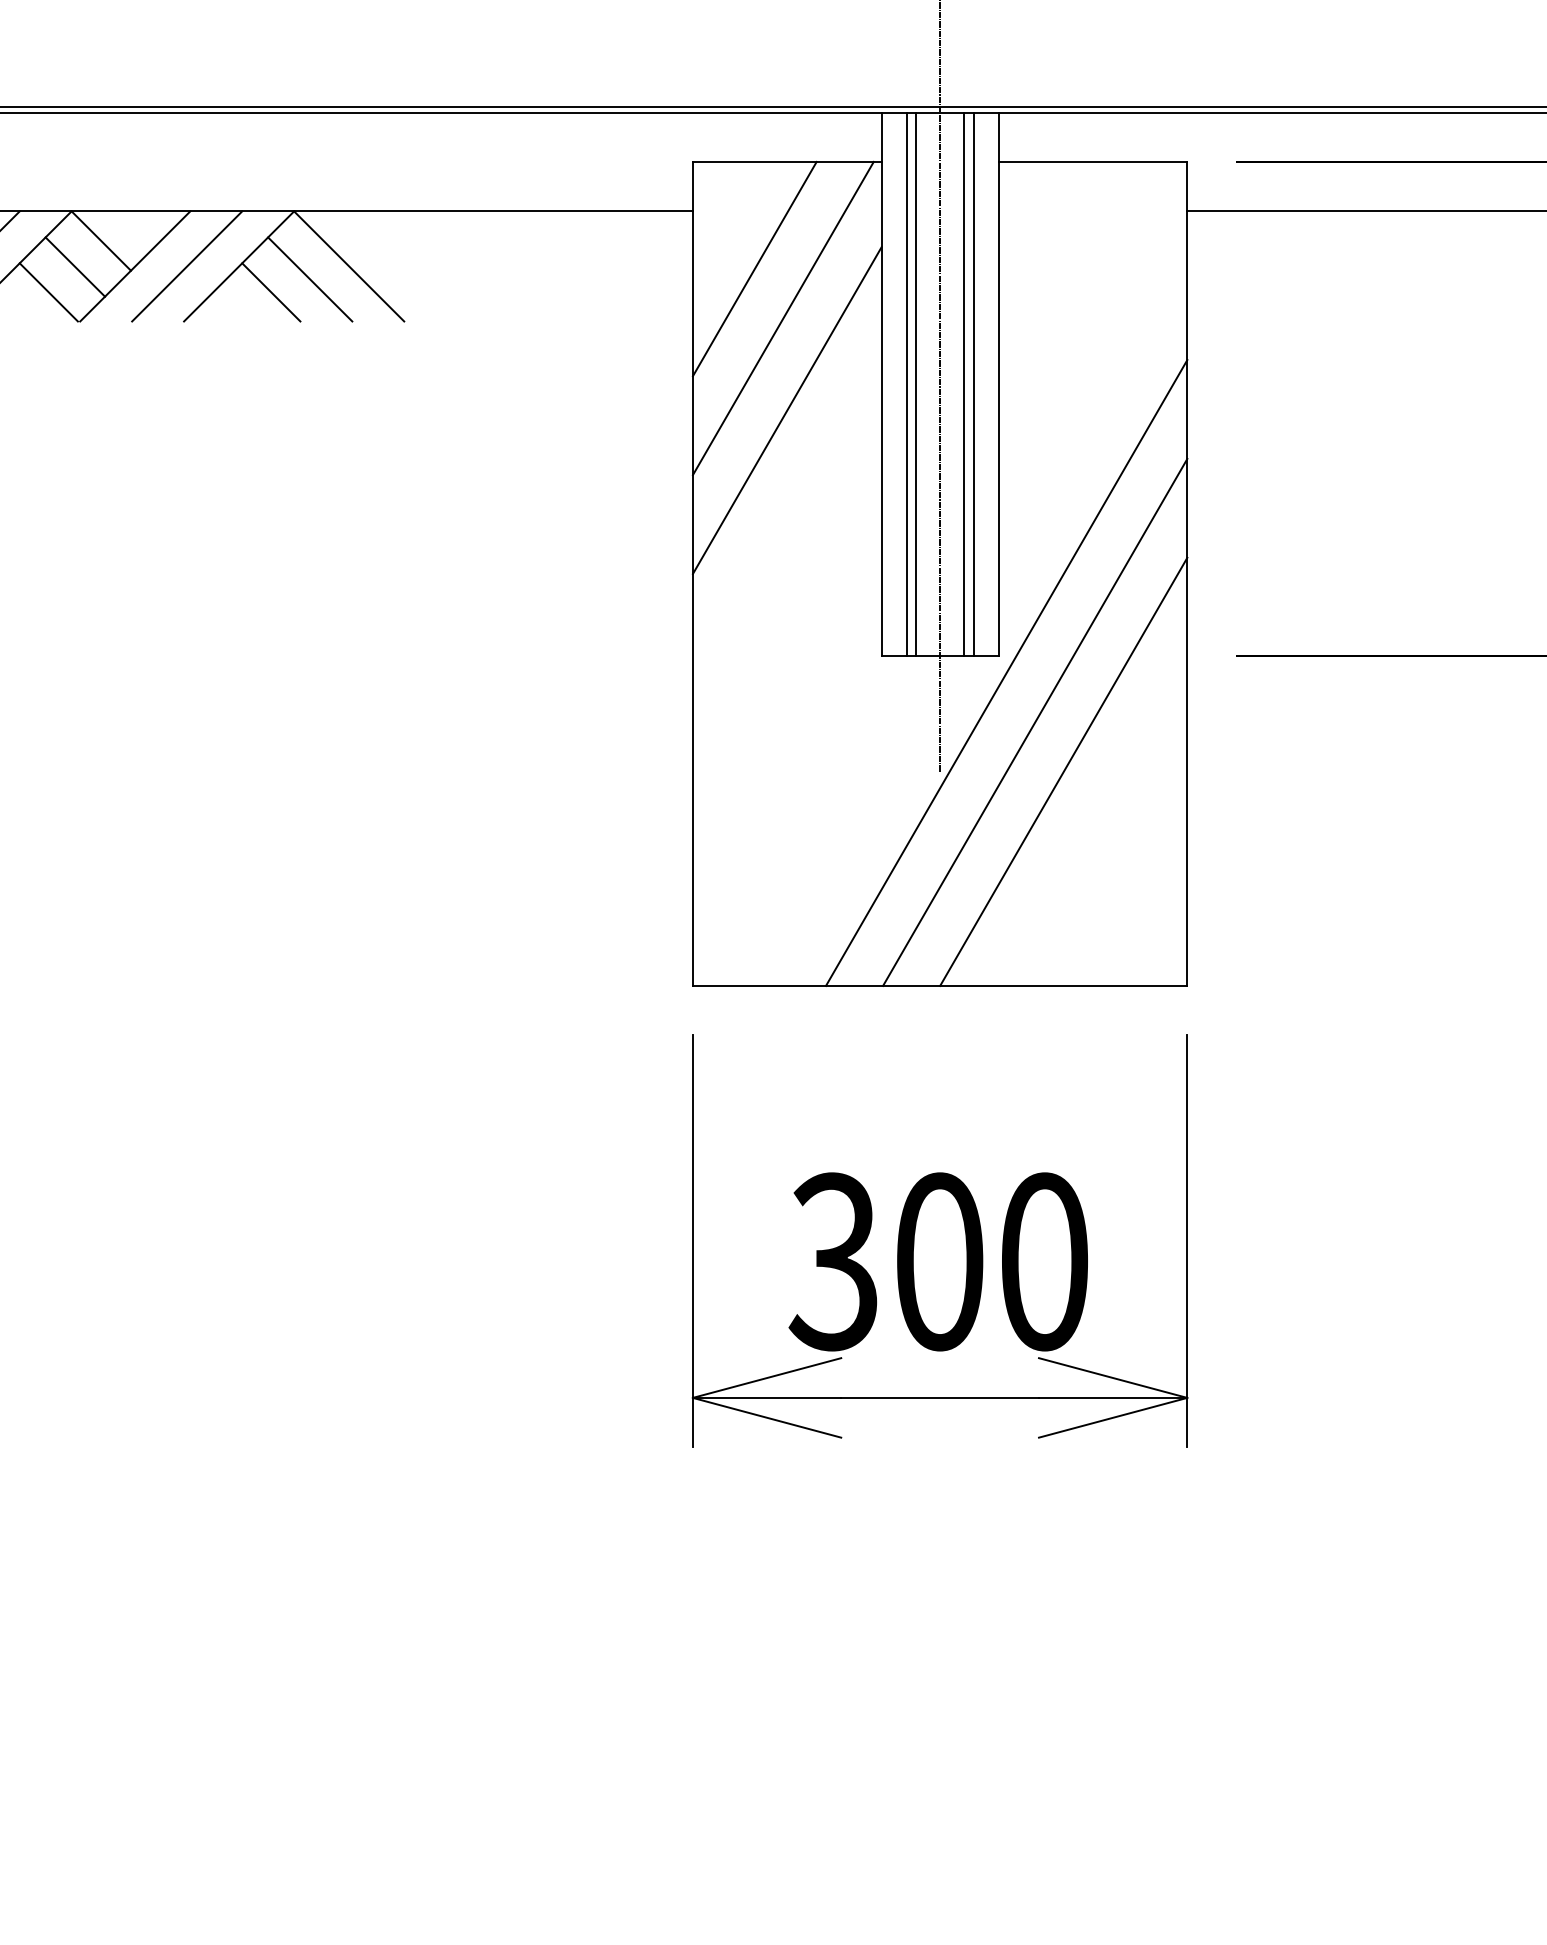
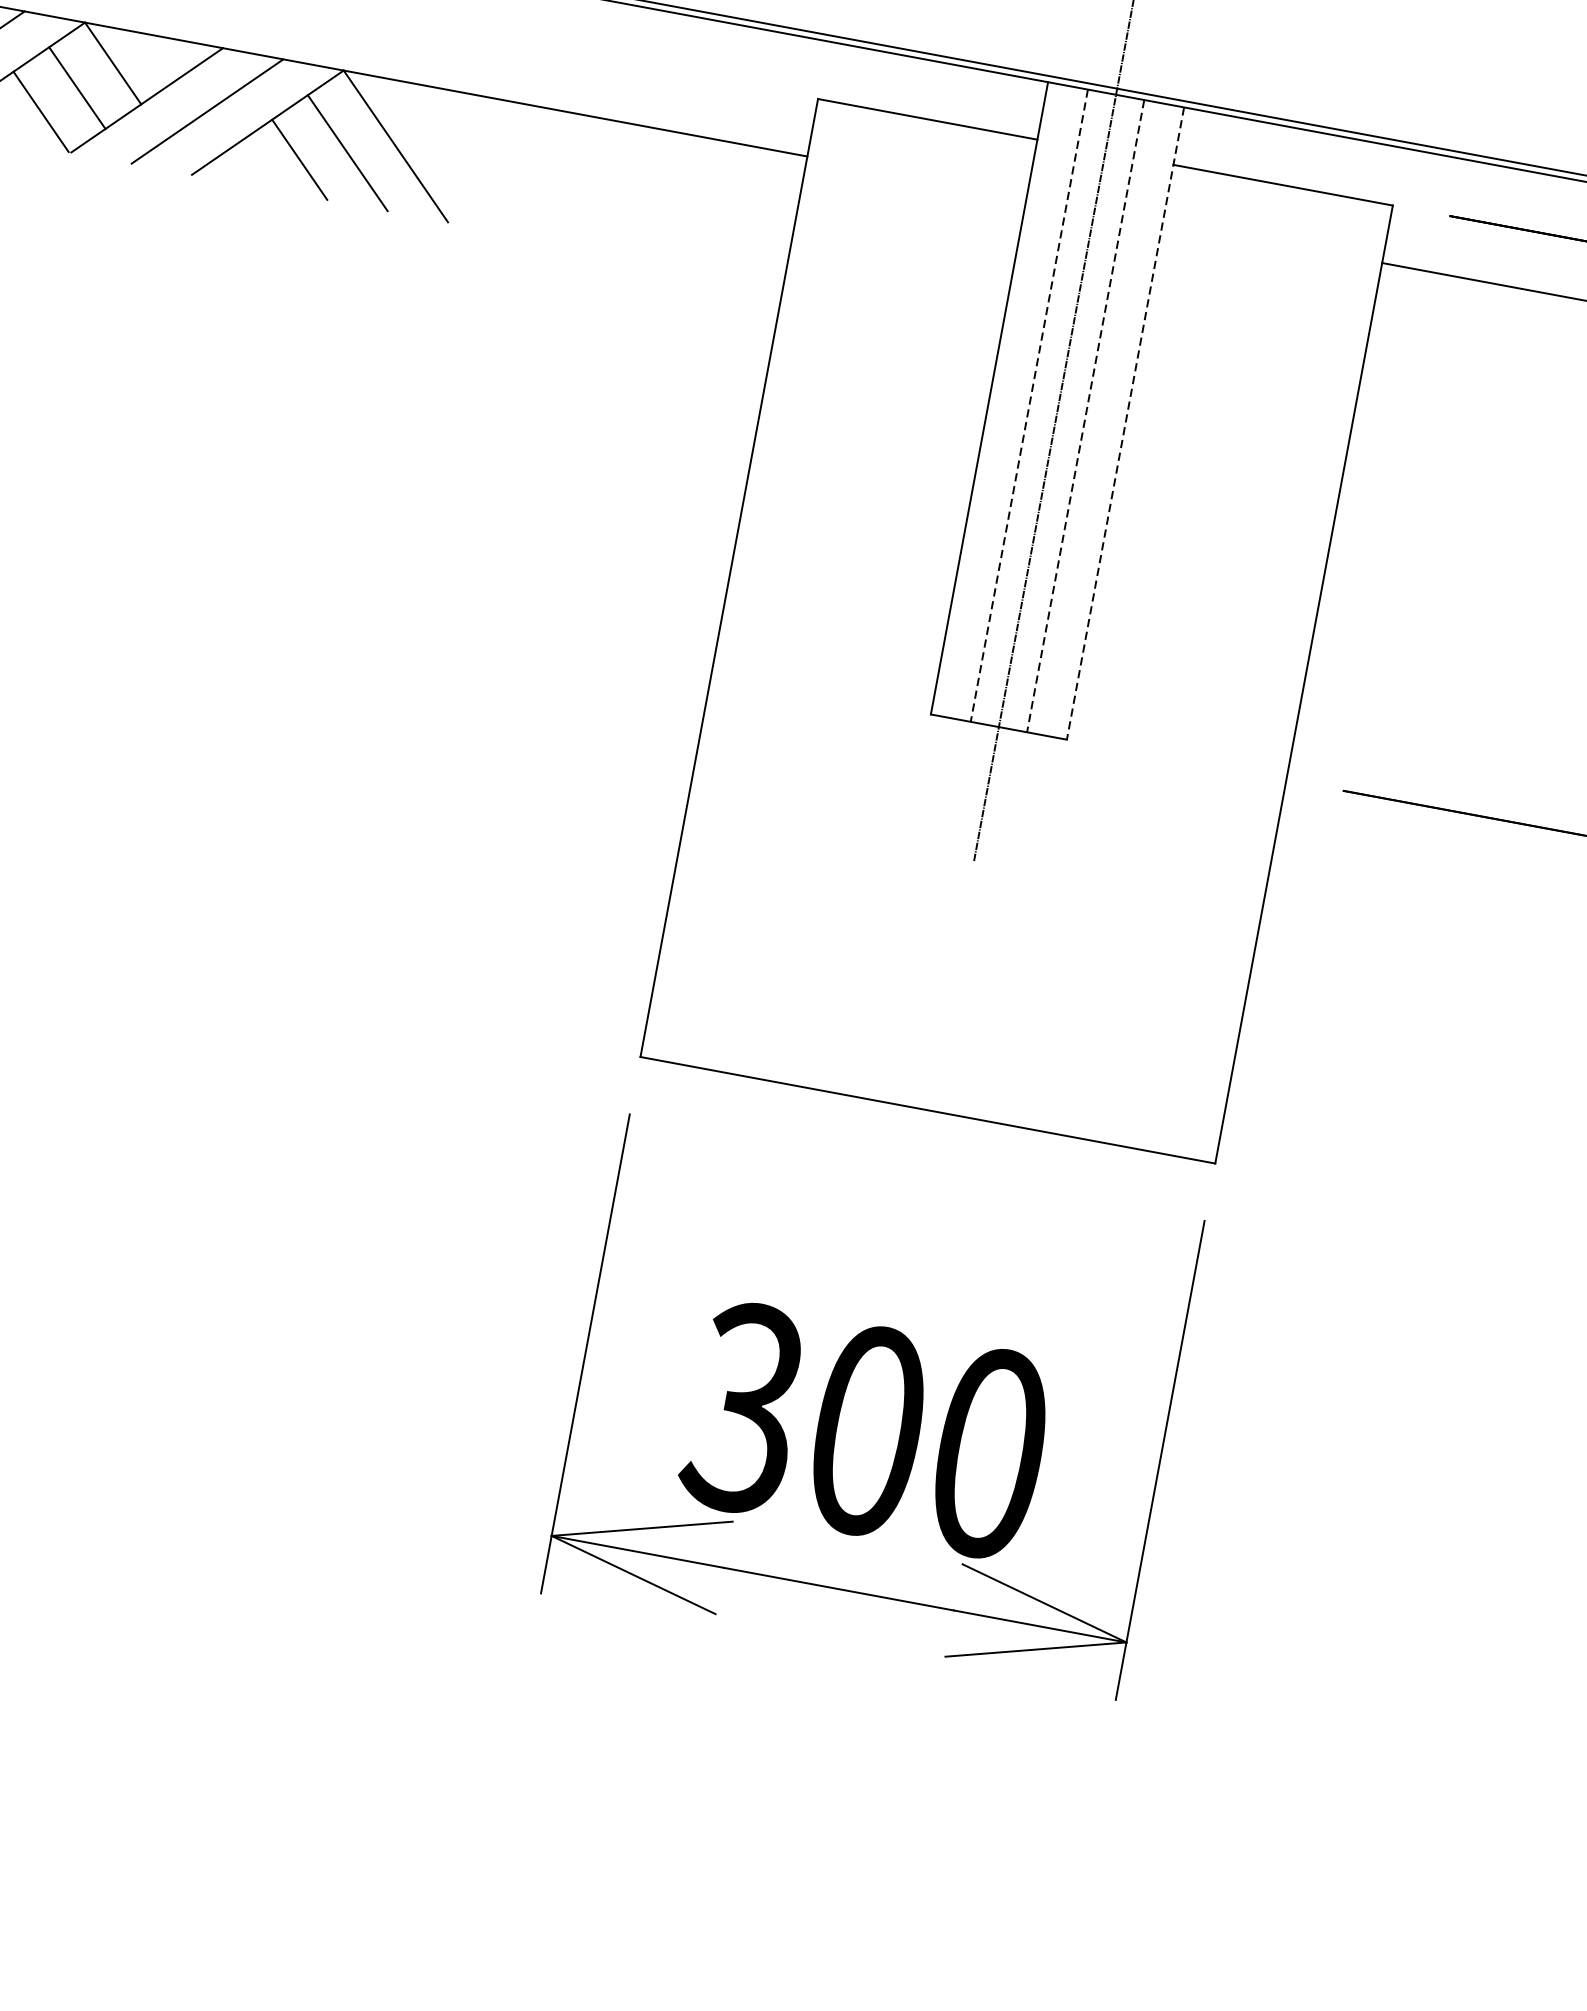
line: (754, 268) -> (866, 236), removed
line: (782, 318) -> (888, 300), removed
line: (906, 384) -> (1018, 403), removed
line: (915, 384) -> (1028, 405), solid -> dashed
line: (964, 384) -> (1085, 416), solid -> dashed
line: (973, 384) -> (1096, 418), removed
line: (998, 384) -> (1125, 423), solid -> dashed
line: (786, 410) -> (873, 408), removed
line: (1006, 672) -> (1072, 760), removed
line: (1035, 721) -> (1095, 823), removed
line: (1063, 771) -> (1117, 887), removed

